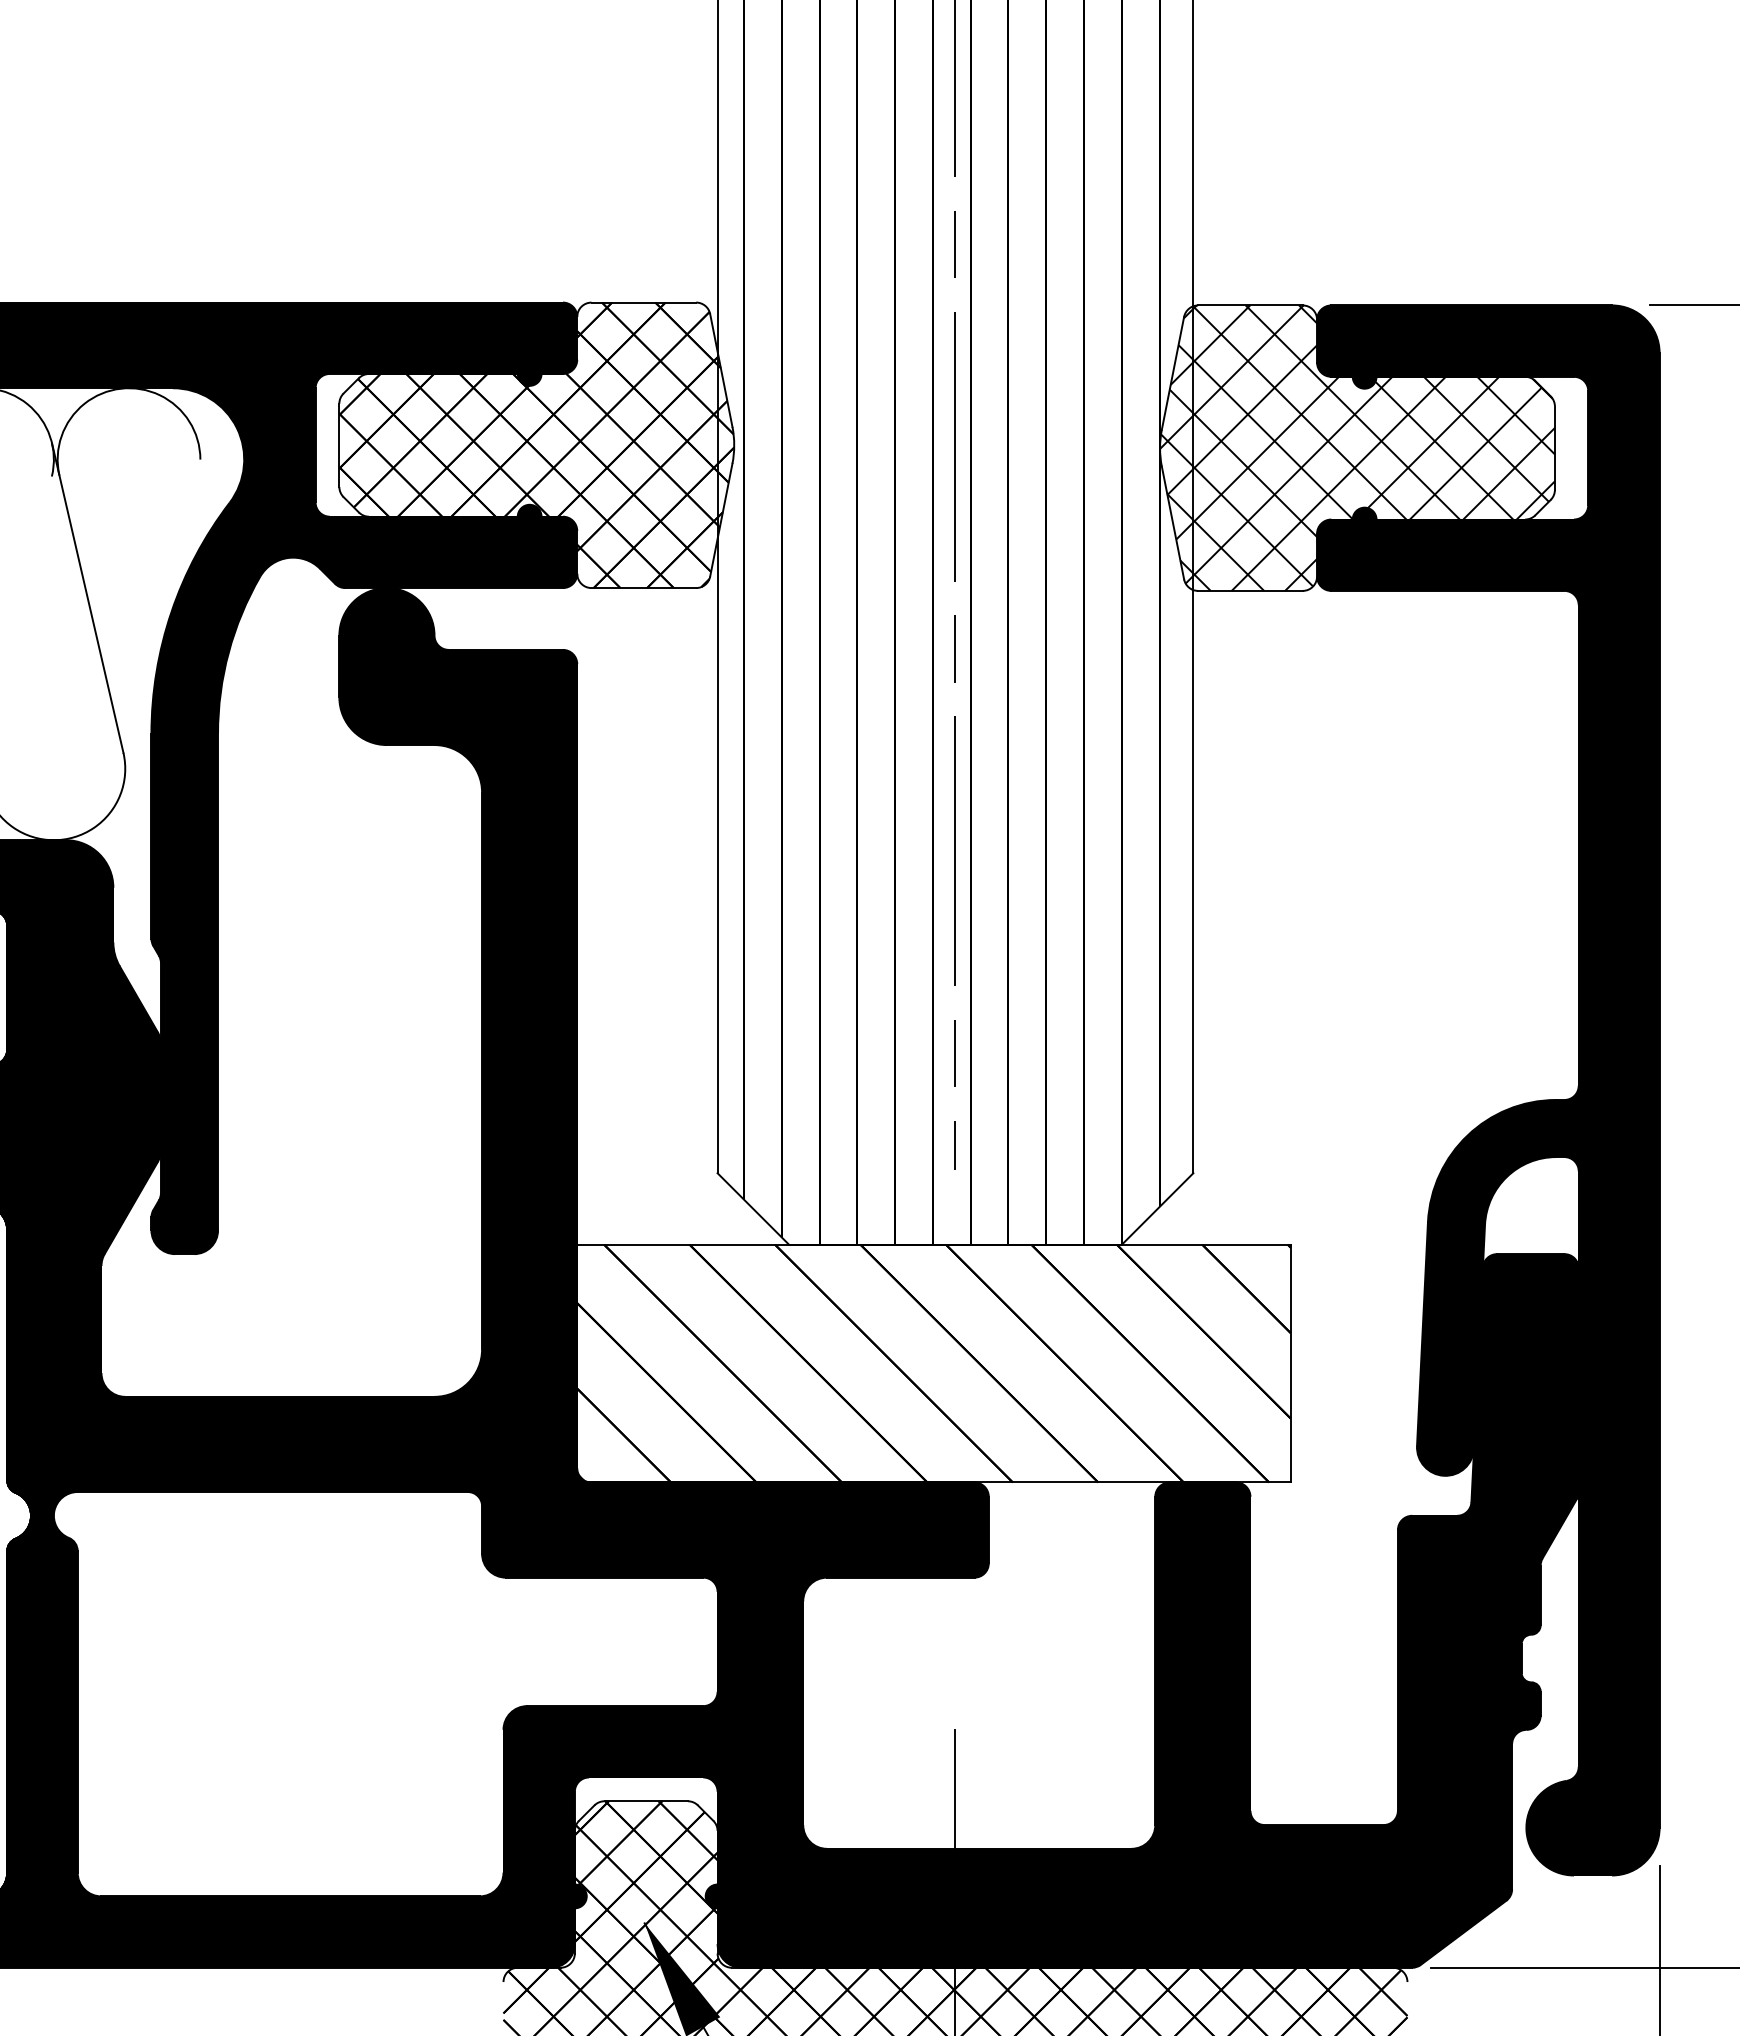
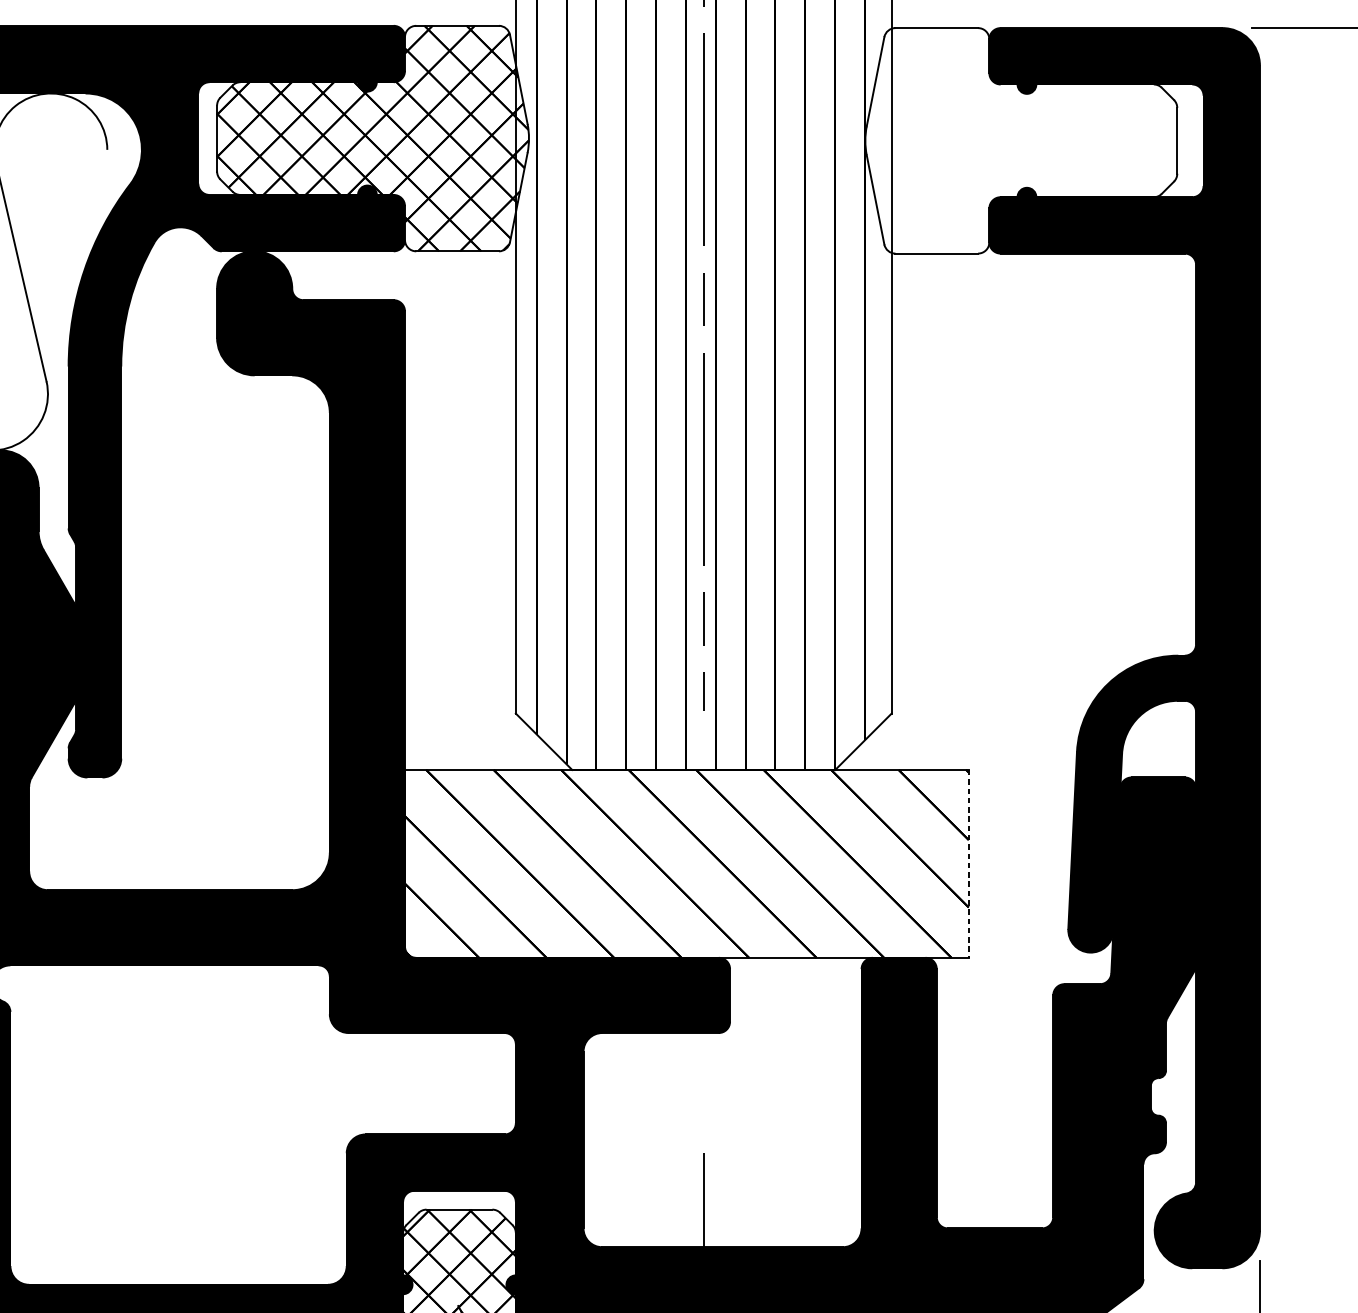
hatch: (1357, 447) -> (1021, 140), removed
line: (1290, 1363) -> (968, 863), solid -> dashed

